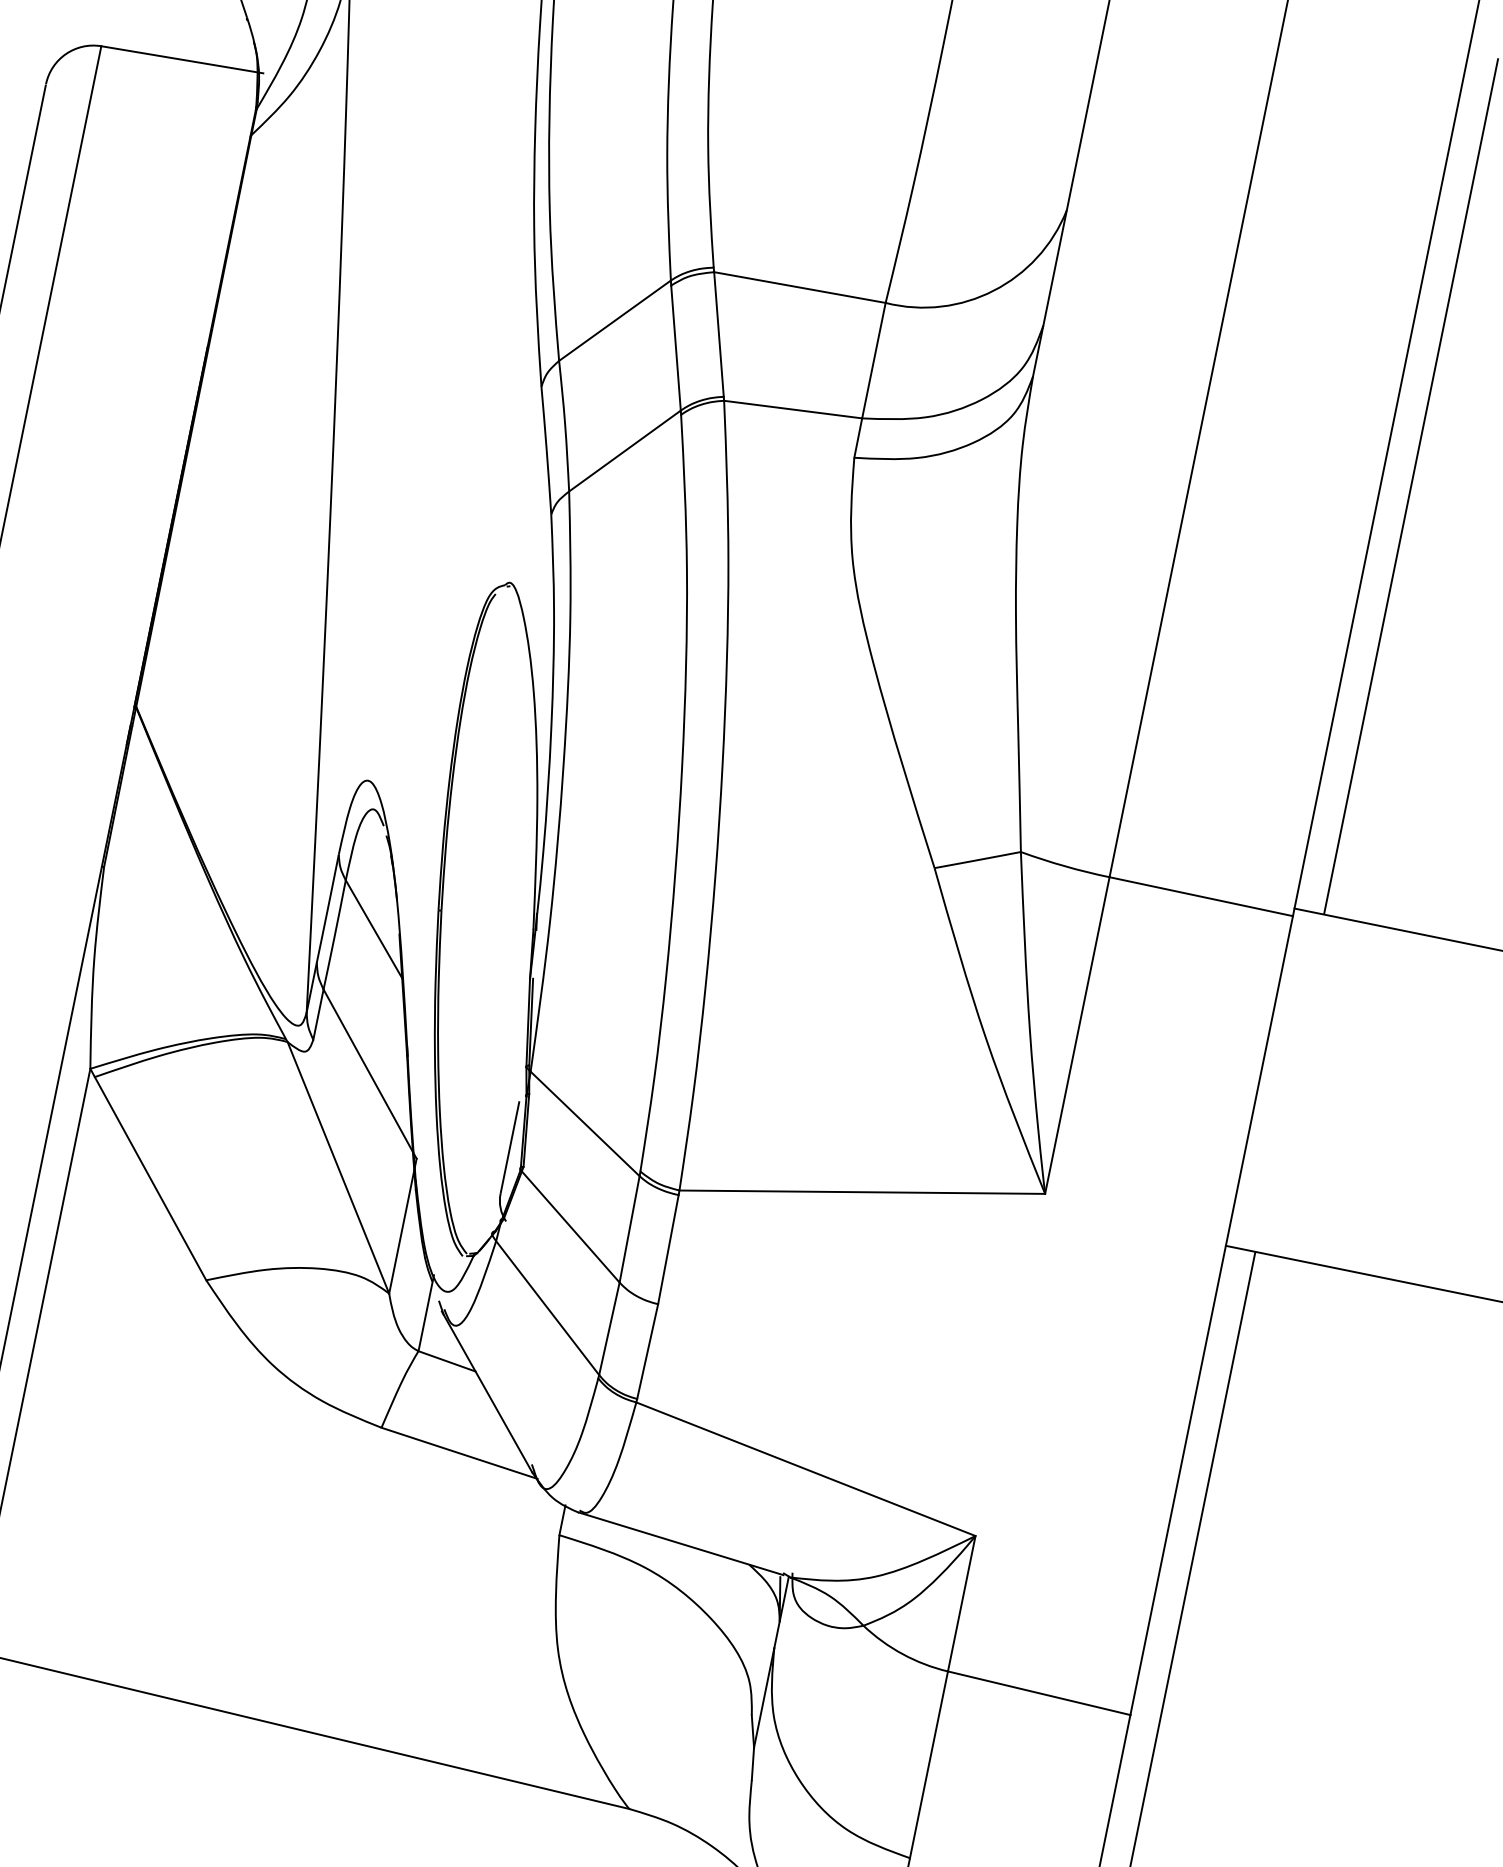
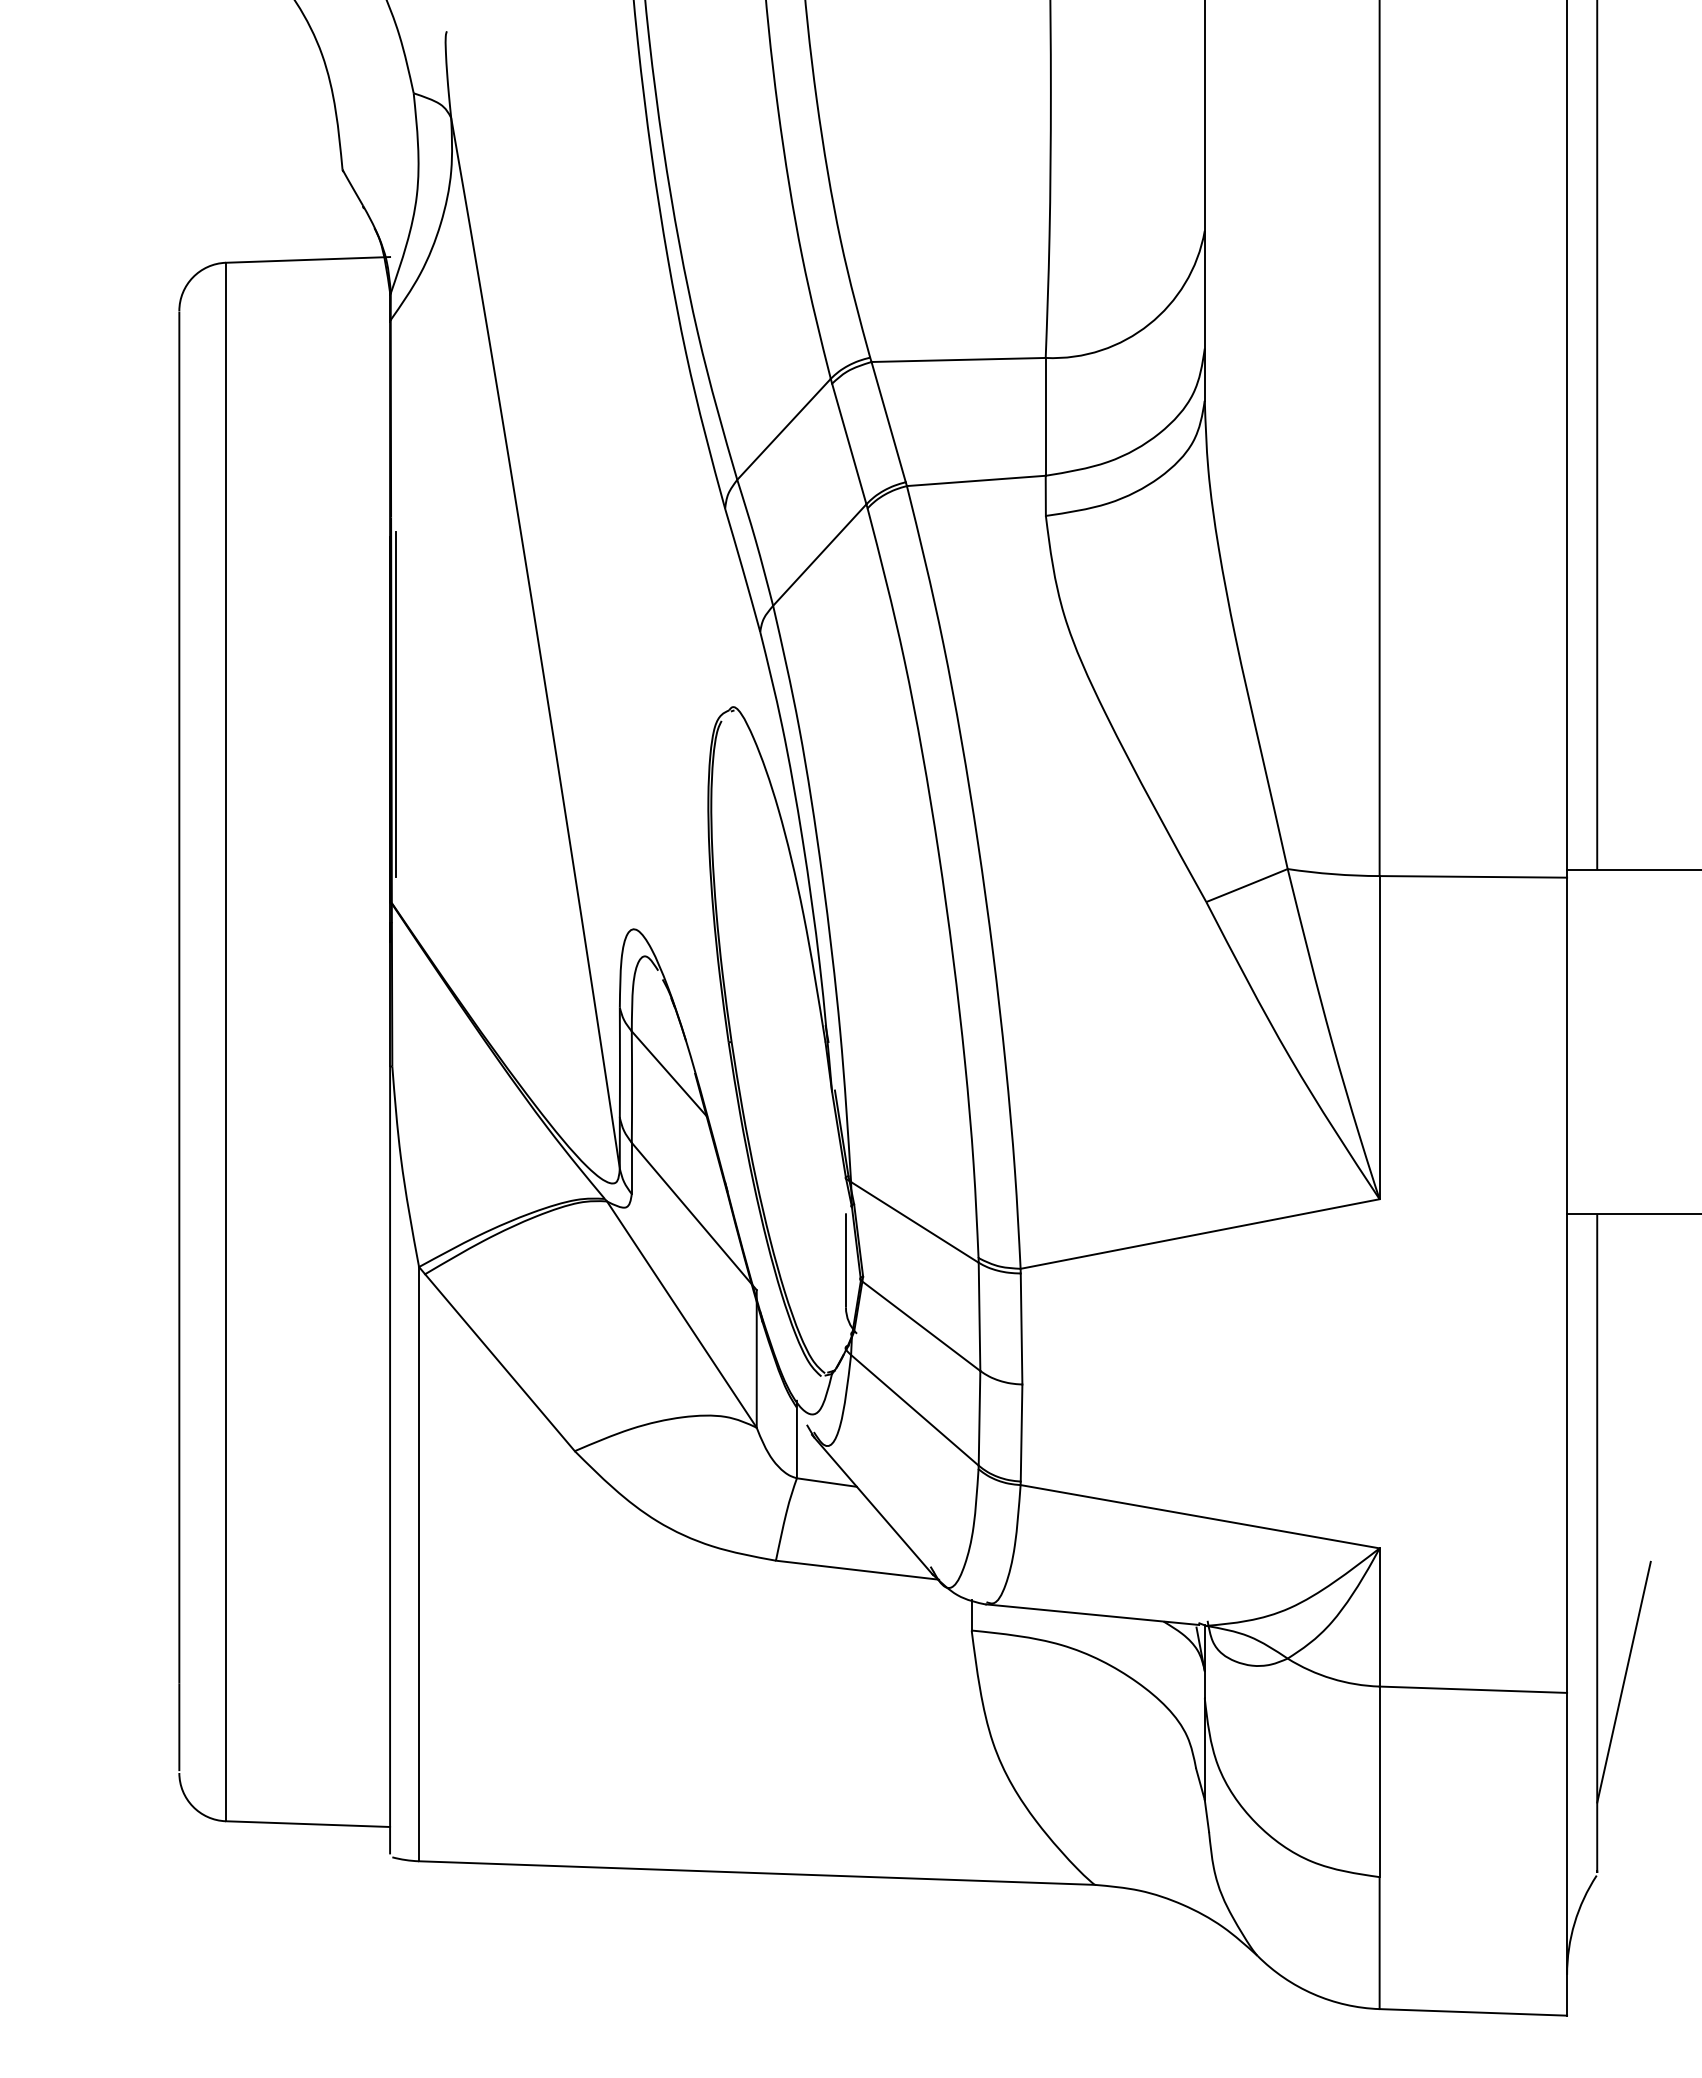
line: (180, 512) -> (396, 703), added
line: (1187, 1715) -> (1623, 1681), added

